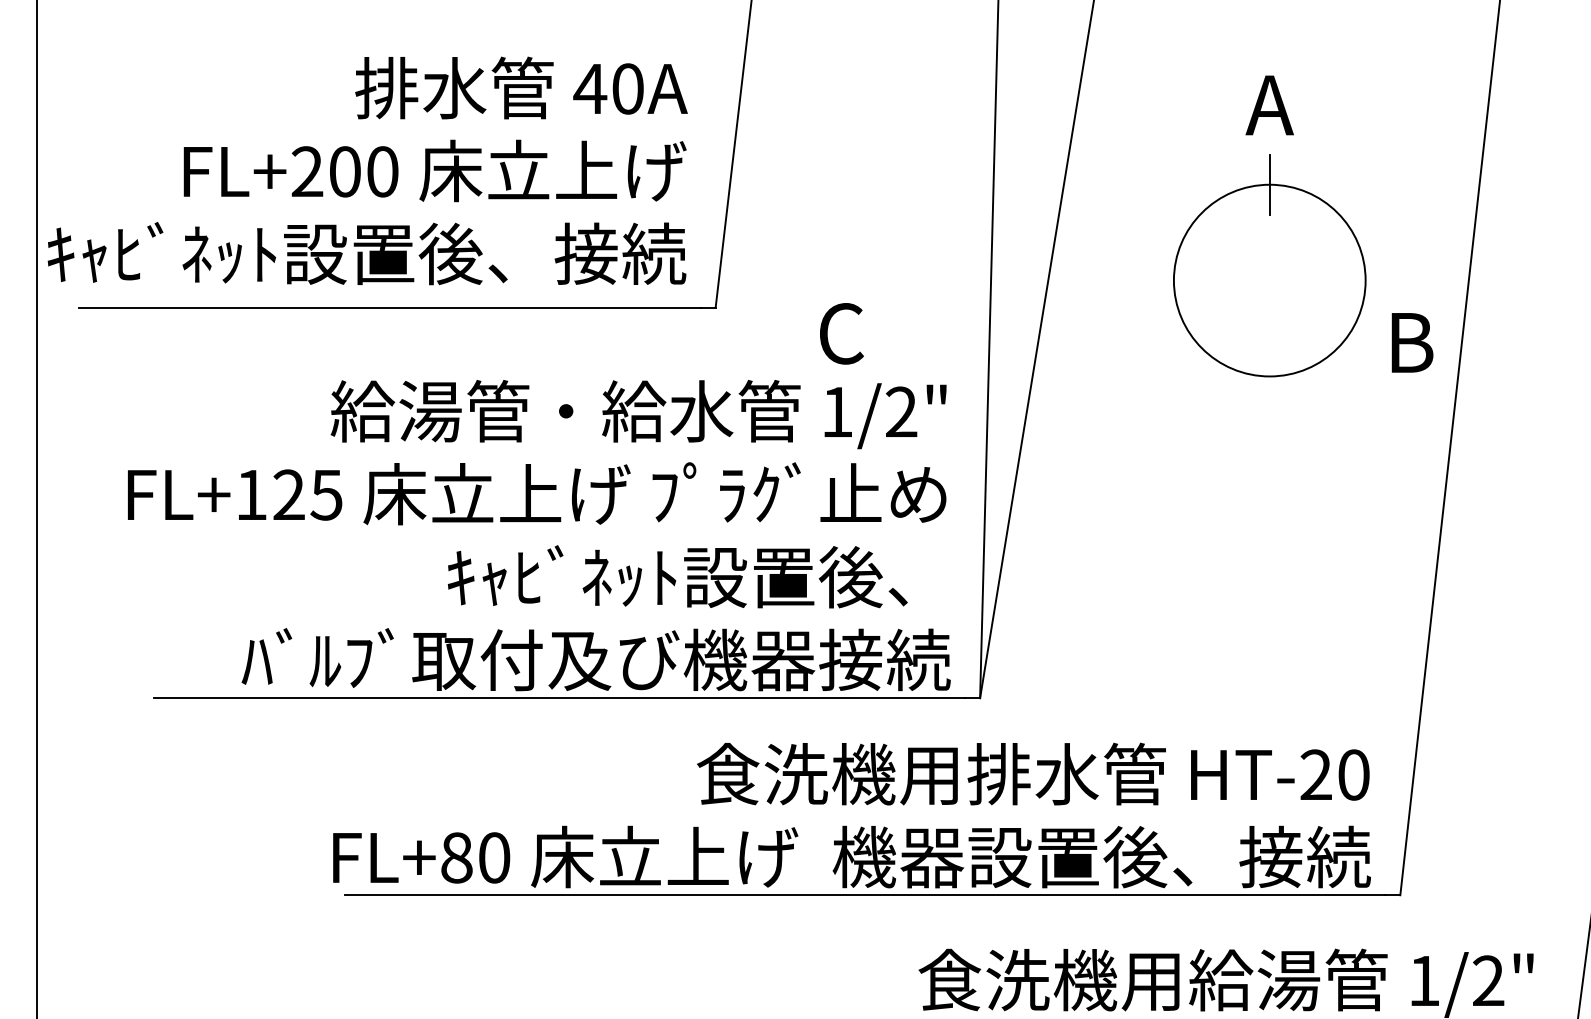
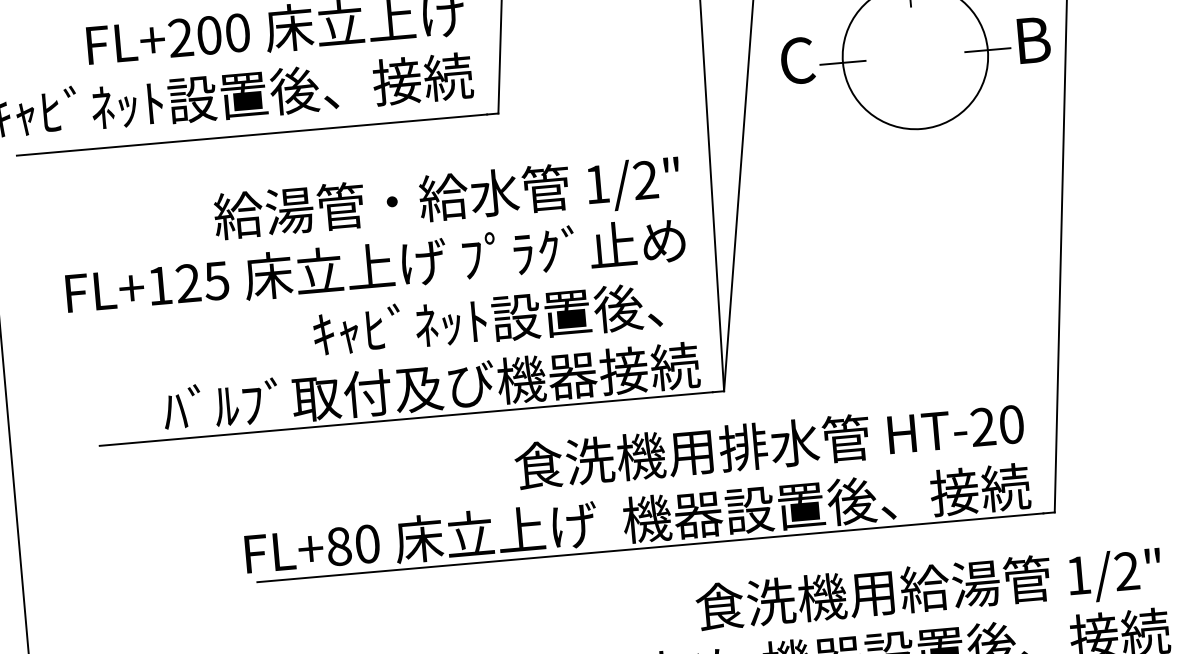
line: (1173, 280) -> (842, 62), added
line: (1365, 280) -> (987, 50), added
text: (841, 333) -> (797, 60), moved
text: (1412, 342) -> (1034, 39), moved

